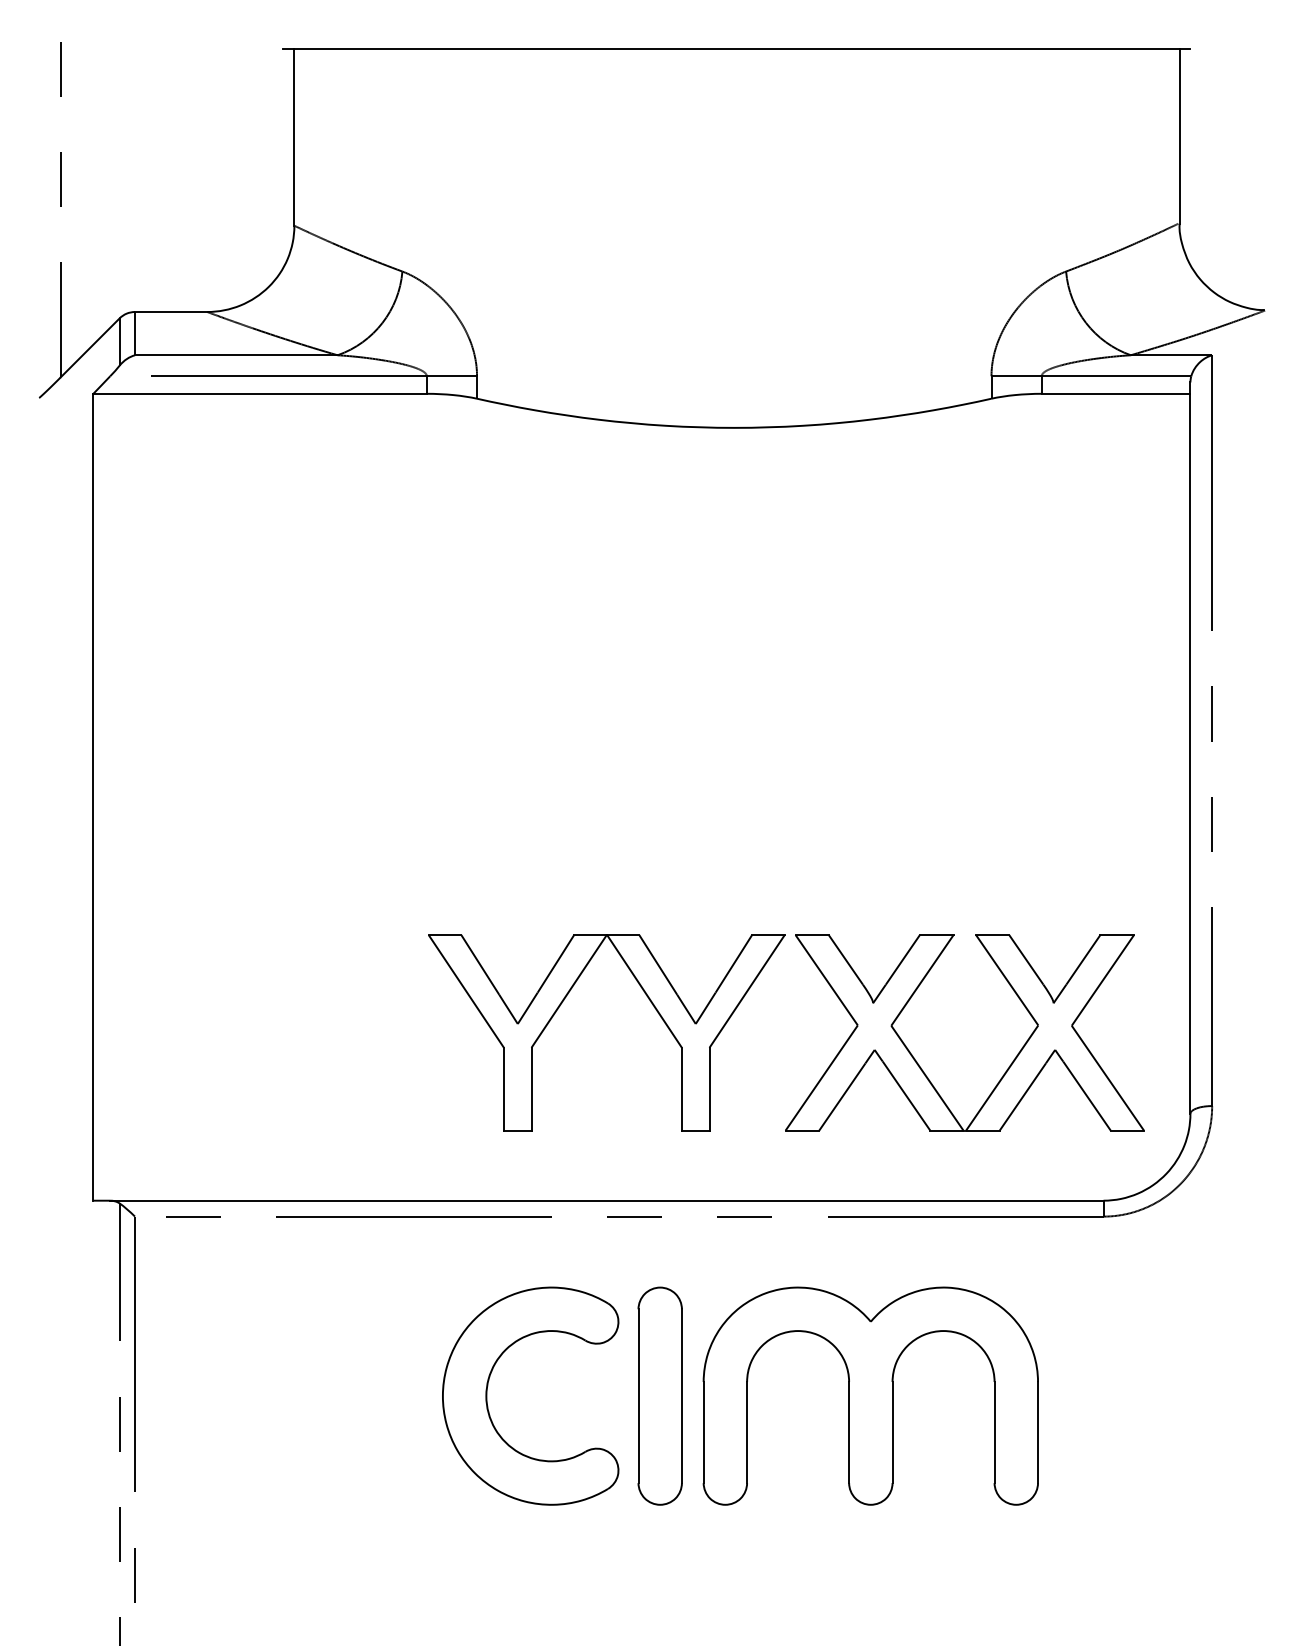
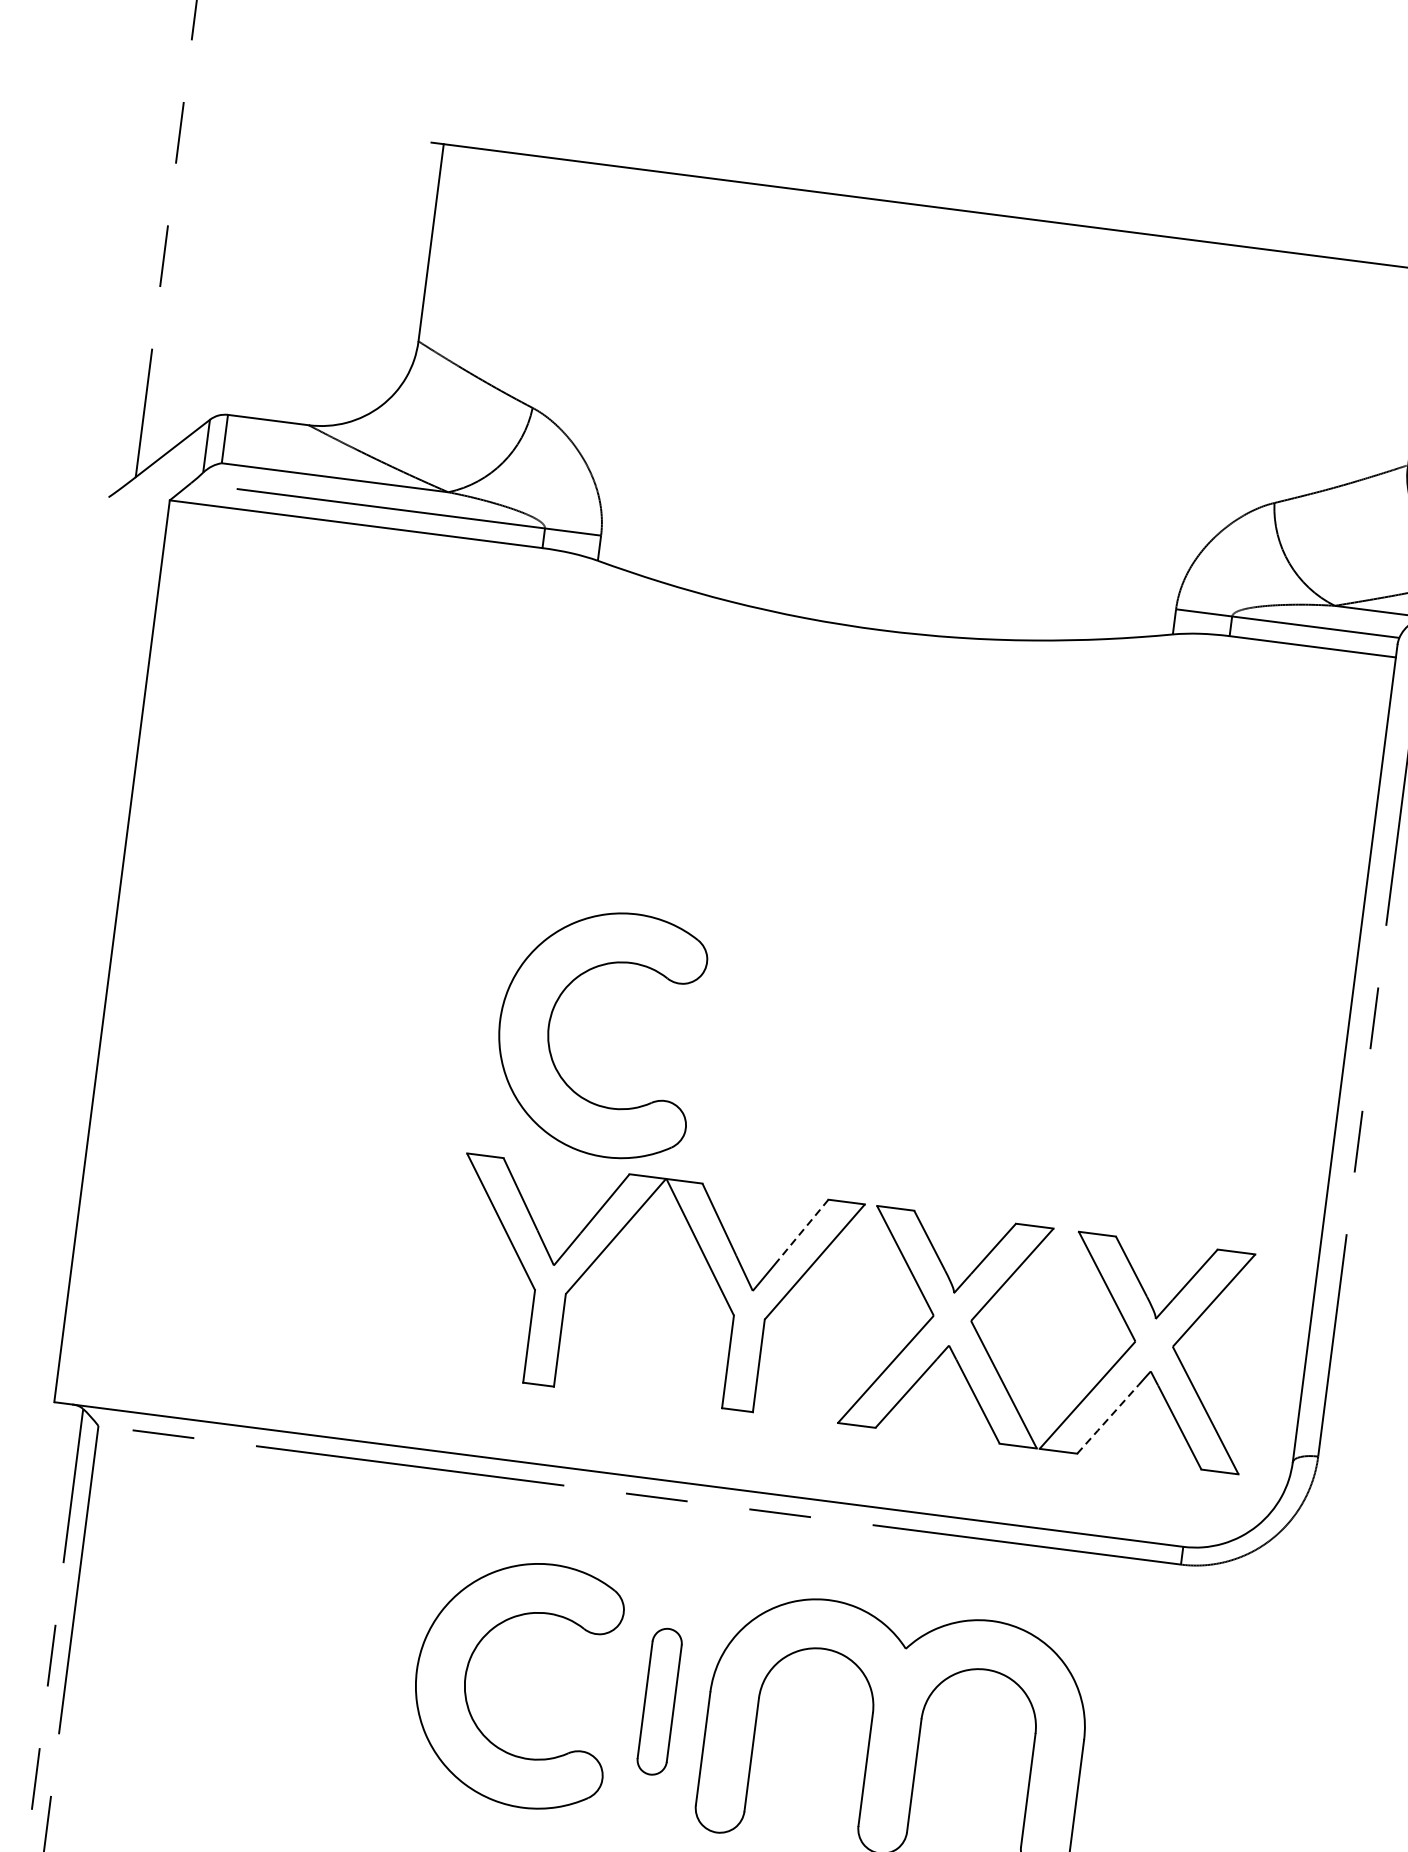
part: (488, 804) -> (552, 1015), added
line: (733, 964) -> (803, 1229), solid -> dashed
line: (1022, 1096) -> (1107, 1418), solid -> dashed
part: (659, 1395) -> (659, 1700), size x0.6

